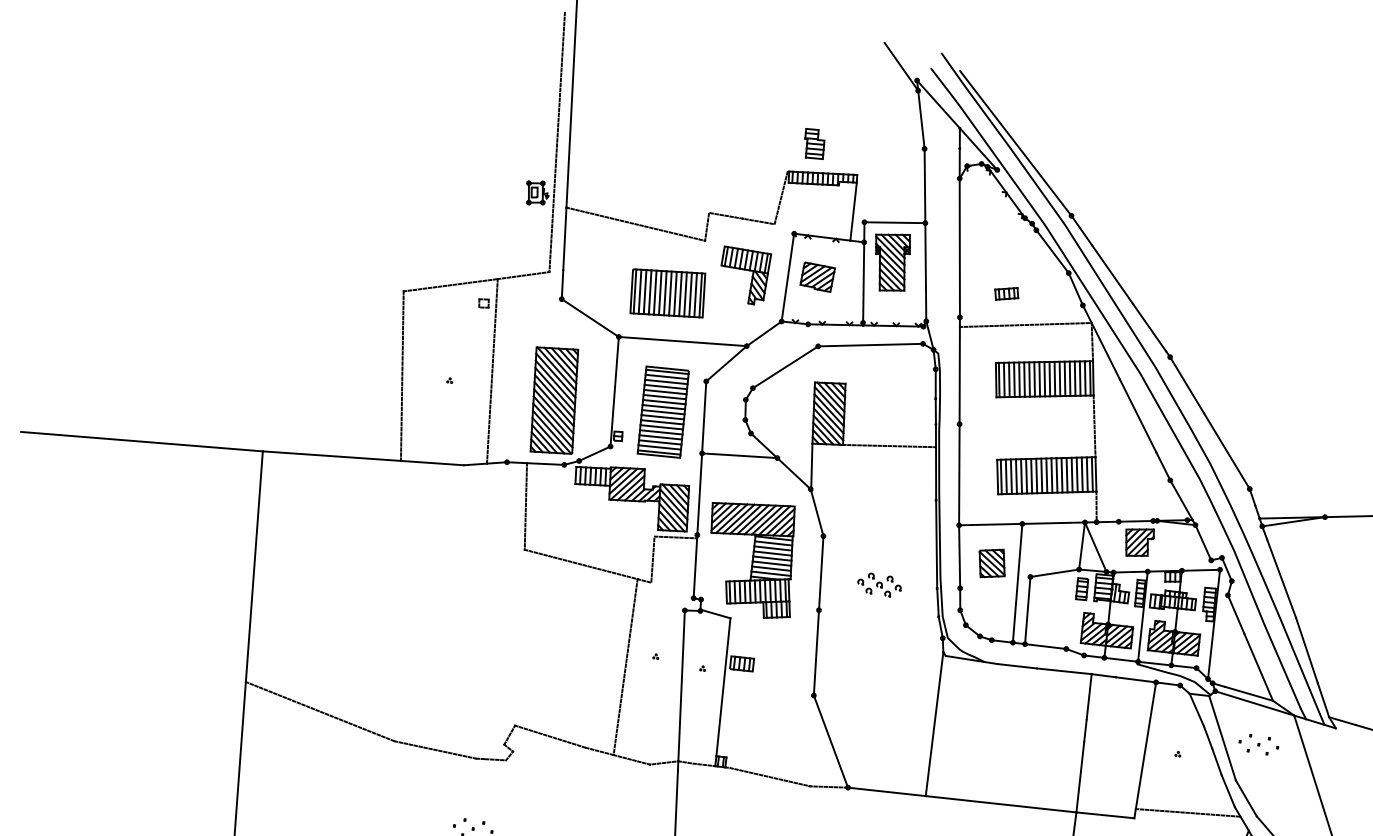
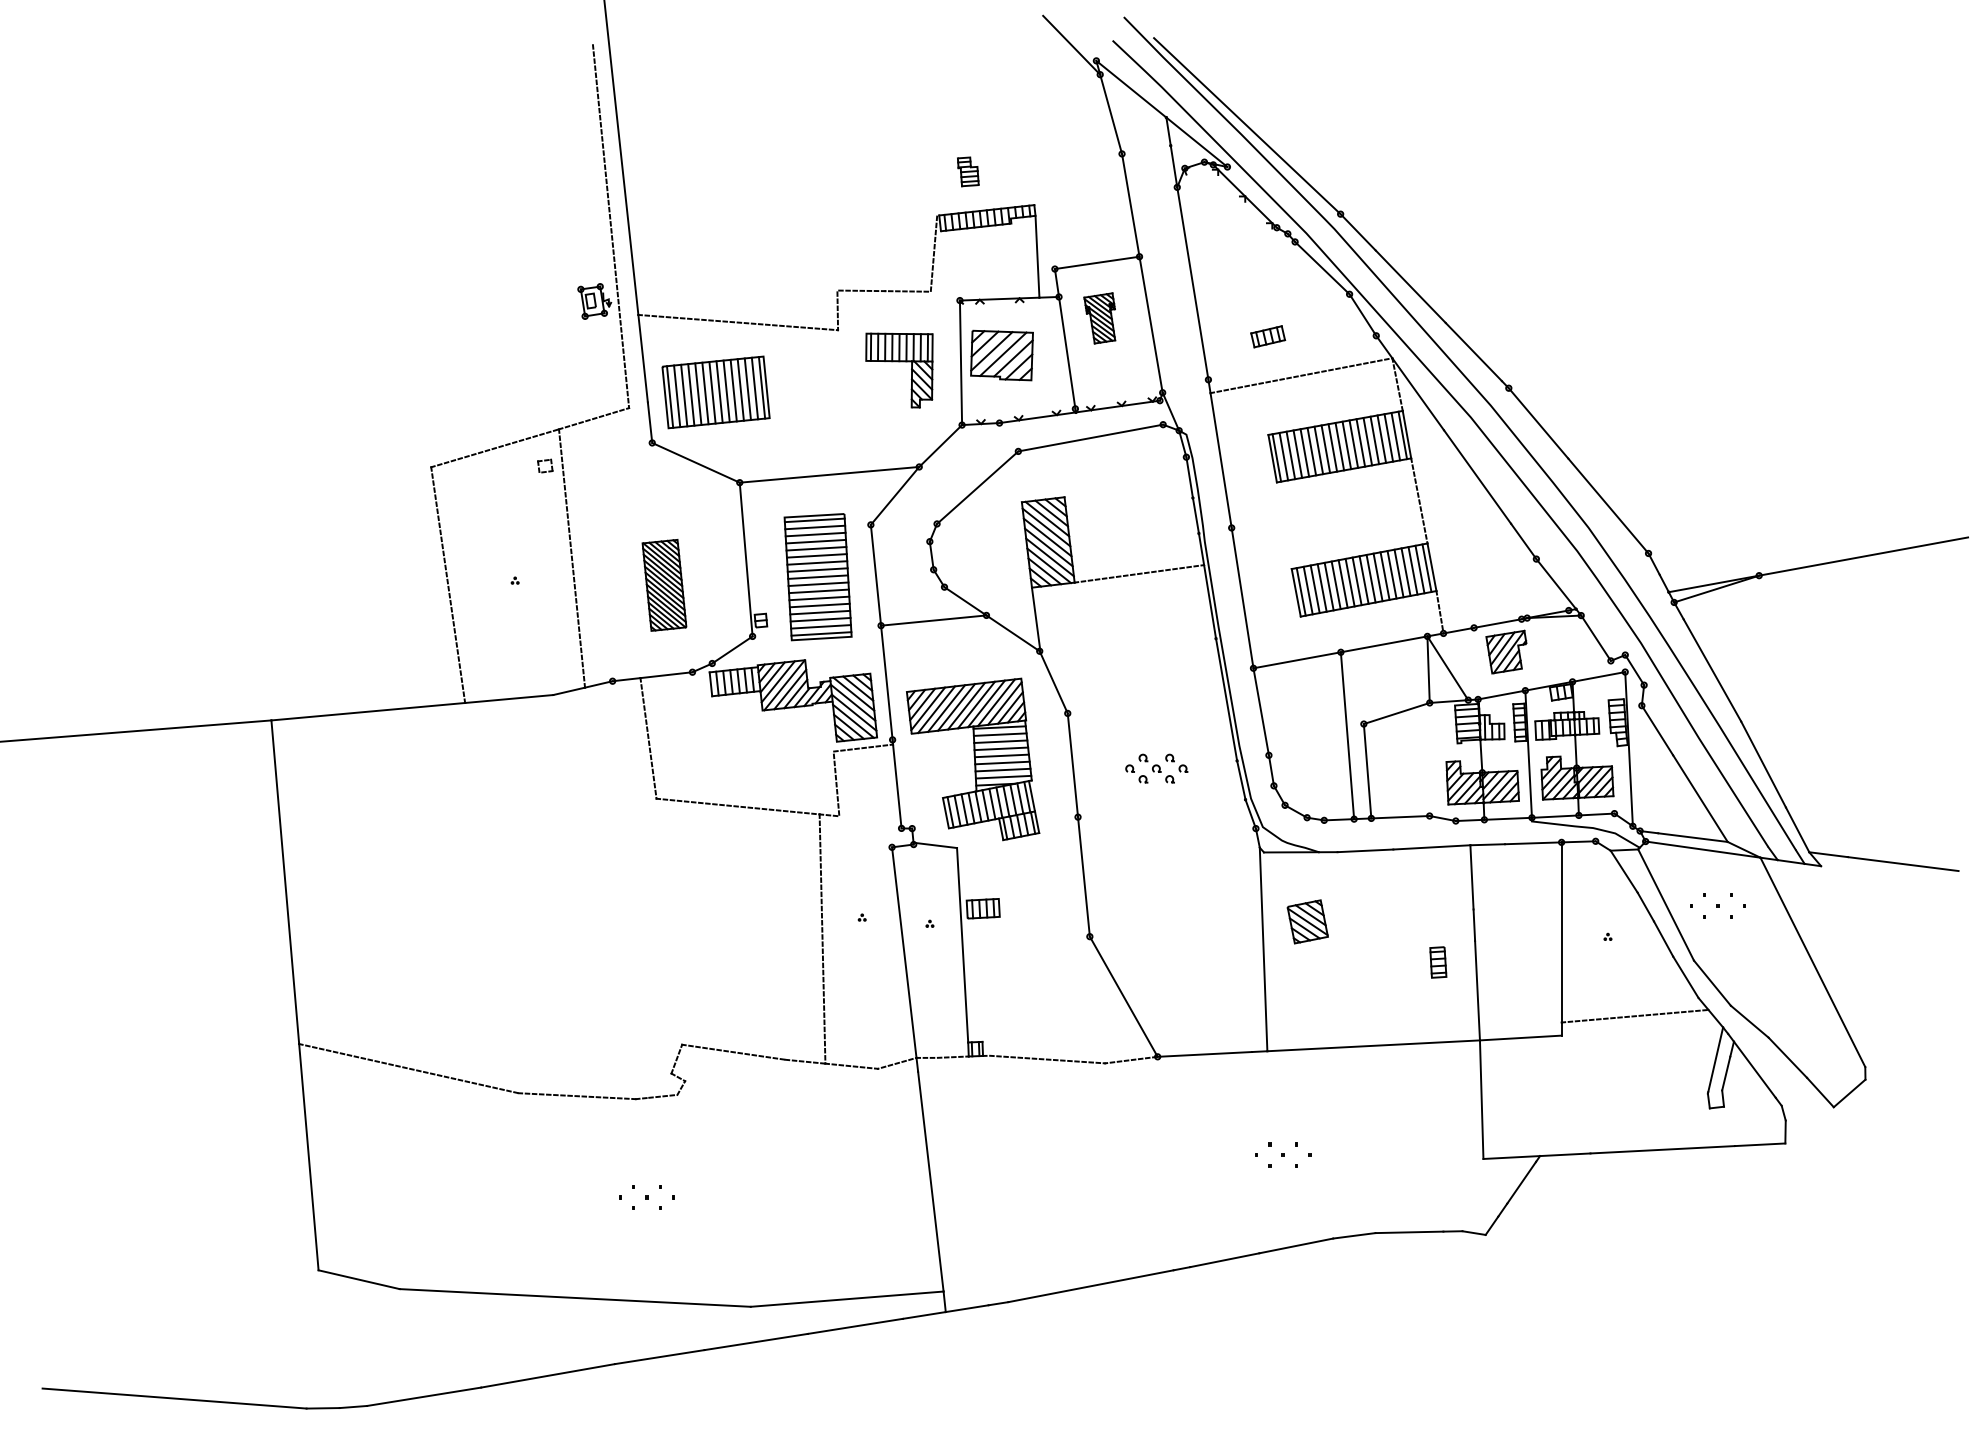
part: (814, 143) -> (968, 171), size x0.7
part: (890, 262) -> (1099, 318), size x0.6
part: (817, 277) -> (1002, 355), size x1.4
part: (667, 293) -> (715, 392), moved
part: (554, 400) -> (664, 585), size x0.6
part: (992, 563) -> (1307, 921), moved
part: (1082, 589) -> (1438, 962), moved

